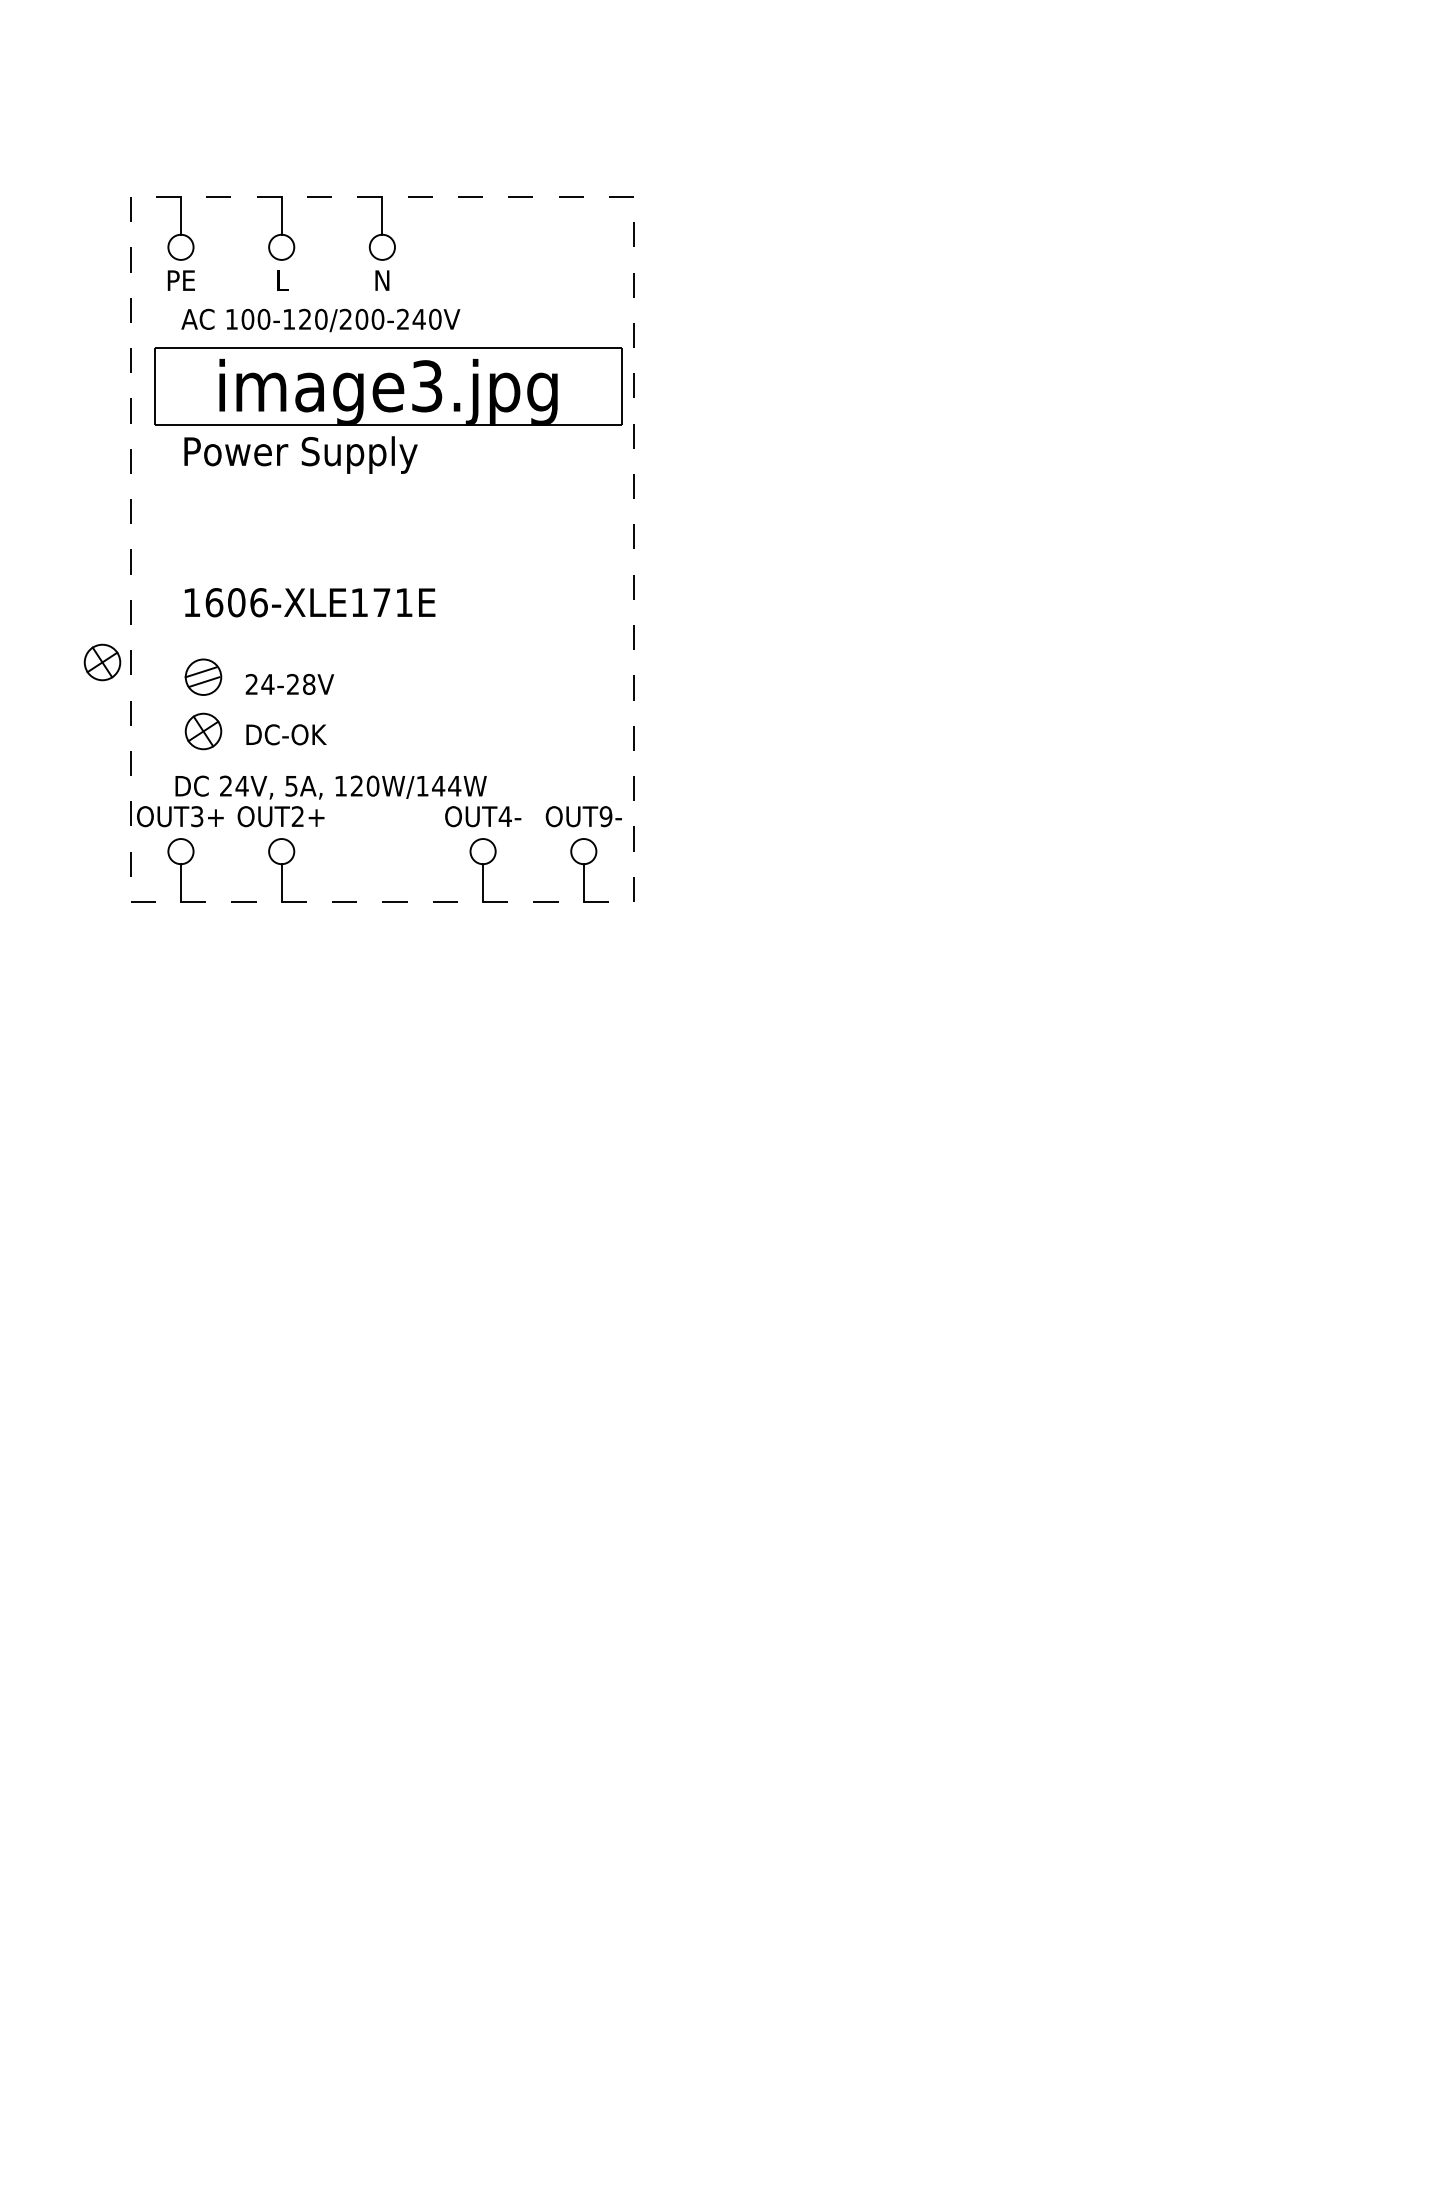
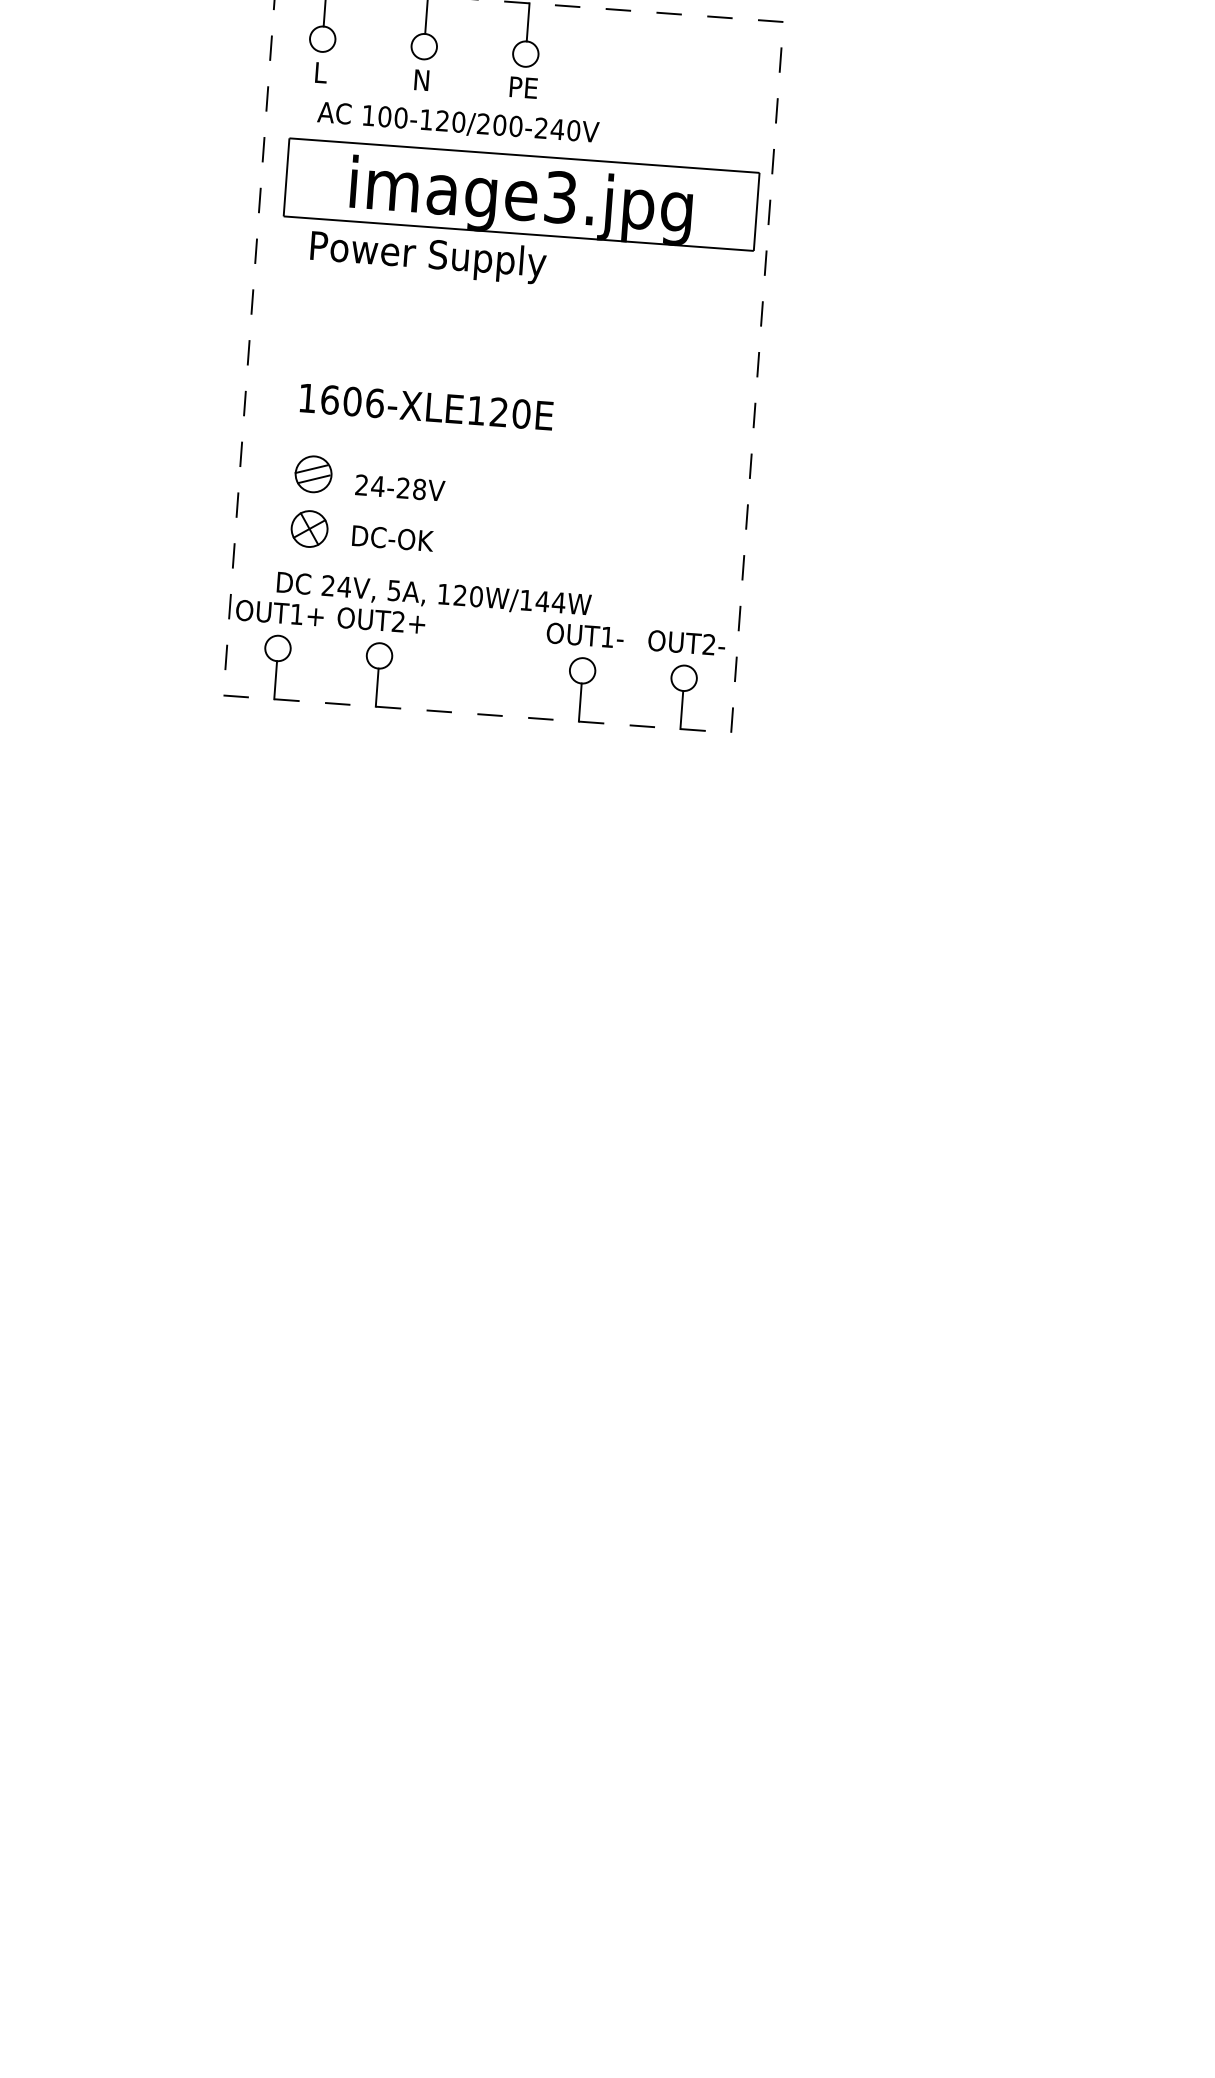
text: (180, 280) -> (319, 72), PE -> L
text: (281, 280) -> (421, 80), L -> N
text: (382, 280) -> (523, 87), N -> PE
text: (393, 602) -> (510, 413), 1606-XLE171E -> 1606-XLE120E
part: (102, 662) -> (212, 451), removed
text: (197, 816) -> (297, 614), OUT3+ -> OUT1+
text: (504, 816) -> (606, 637), OUT4- -> OUT1-
text: (605, 816) -> (708, 644), OUT9- -> OUT2-

